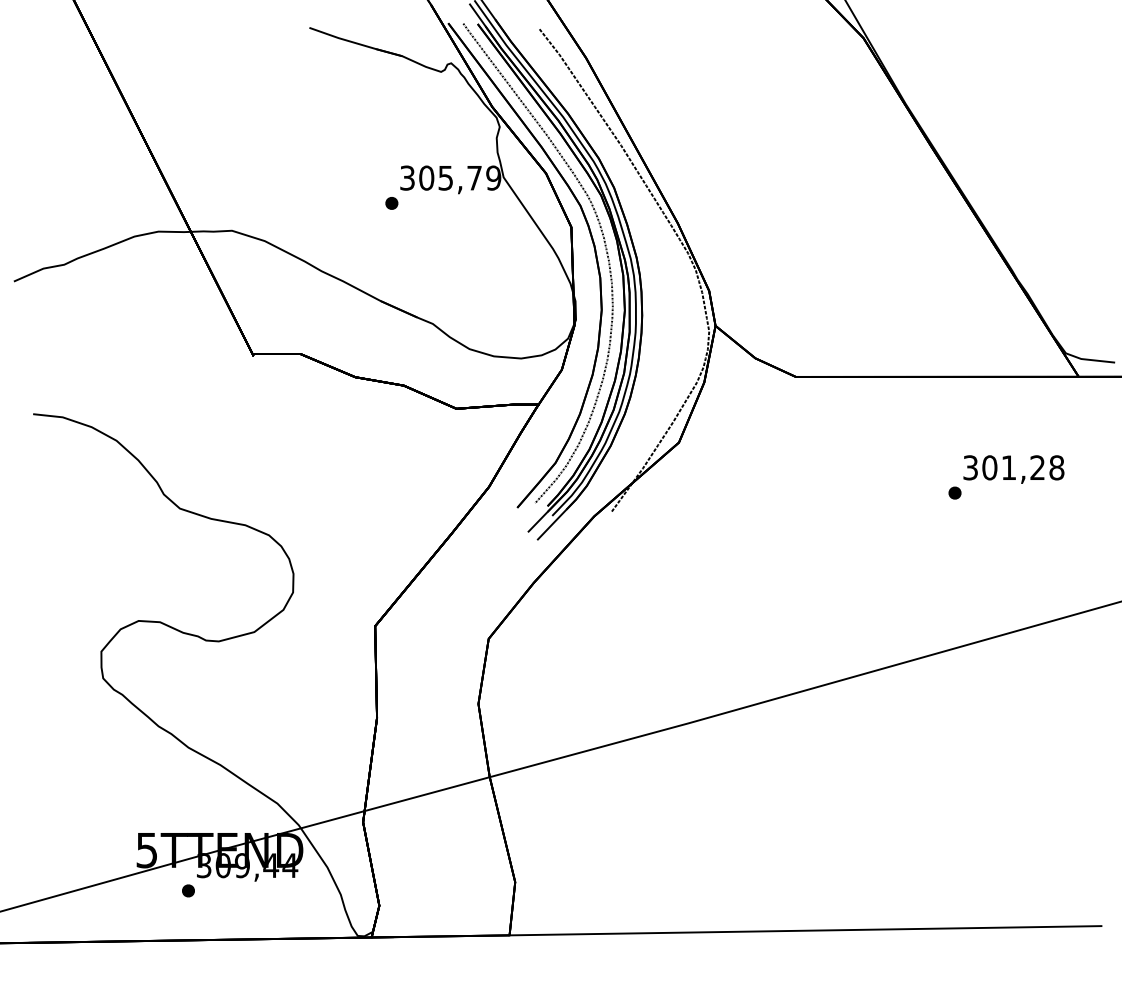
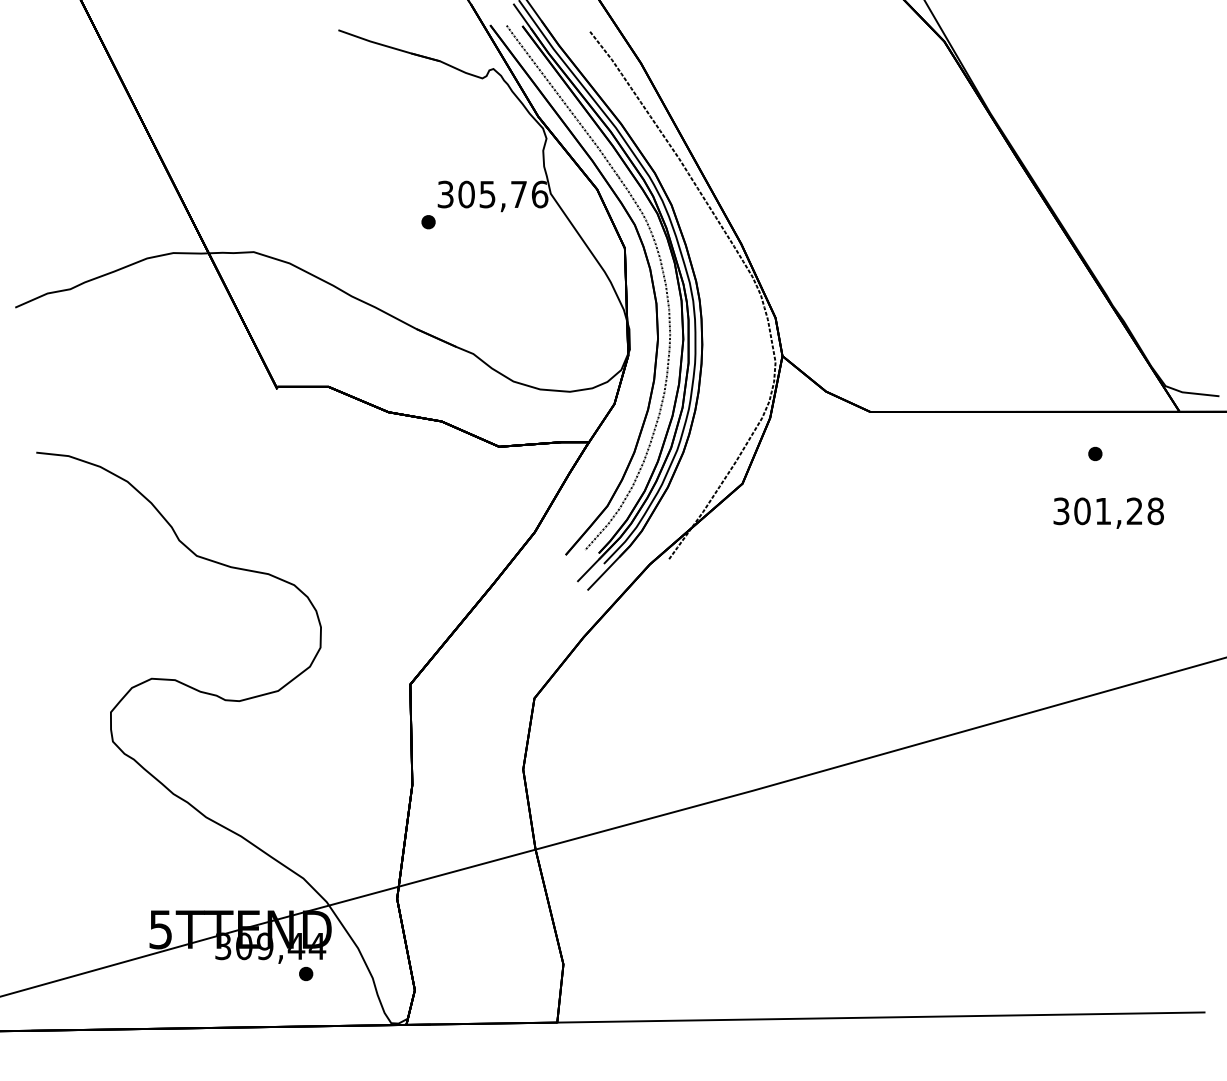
text: (493, 178) -> (539, 194), 305,79 -> 305,76
part: (955, 492) -> (1095, 453), moved
part: (188, 890) -> (306, 973), moved

